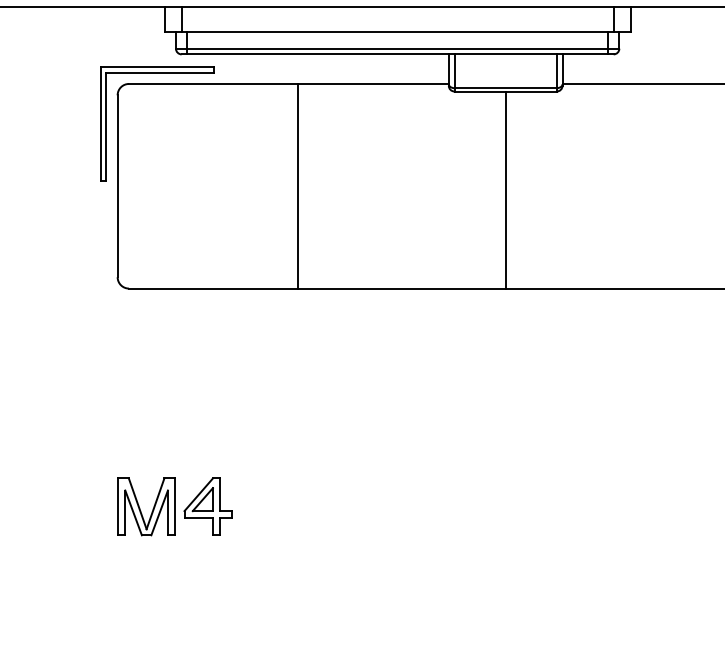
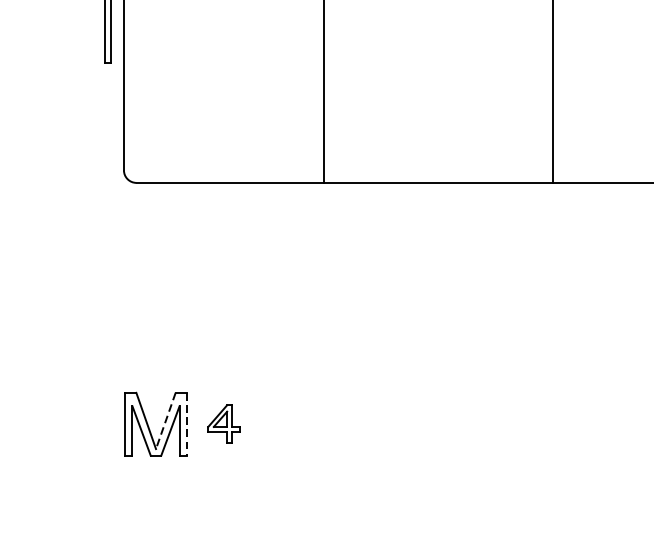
line: (155, 503) -> (165, 420), solid -> dashed
part: (207, 506) -> (223, 423), size x0.6
line: (175, 507) -> (187, 424), solid -> dashed

